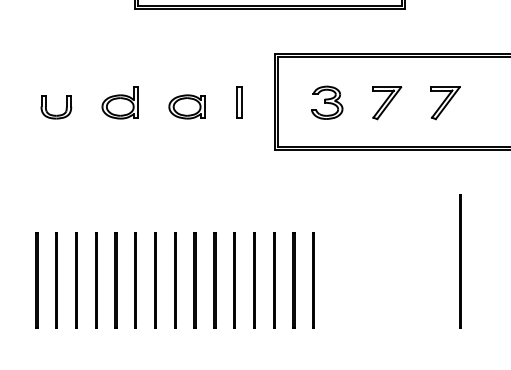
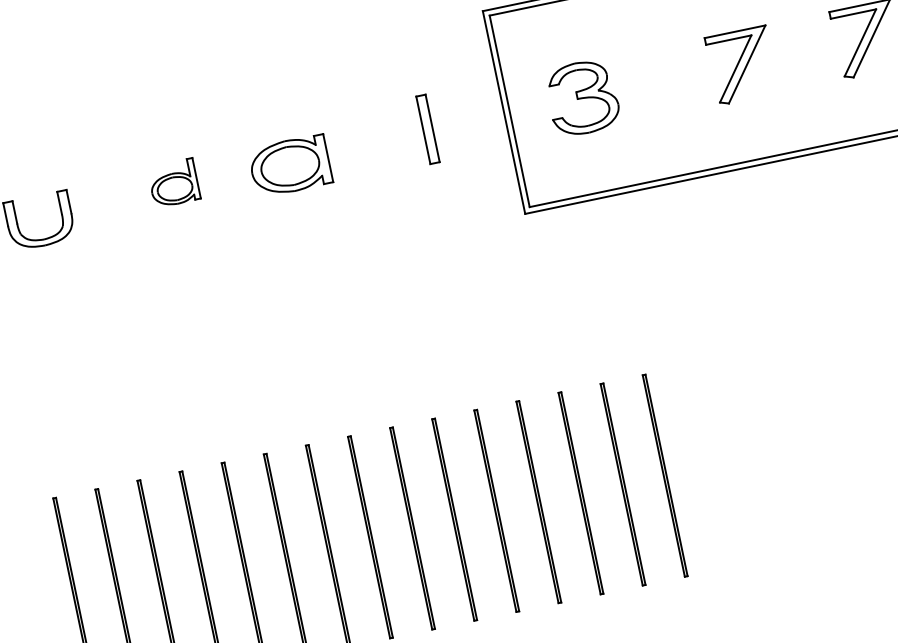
part: (119, 102) -> (172, 182), size x0.6
part: (327, 102) -> (583, 97), moved
part: (186, 106) -> (288, 165), moved

